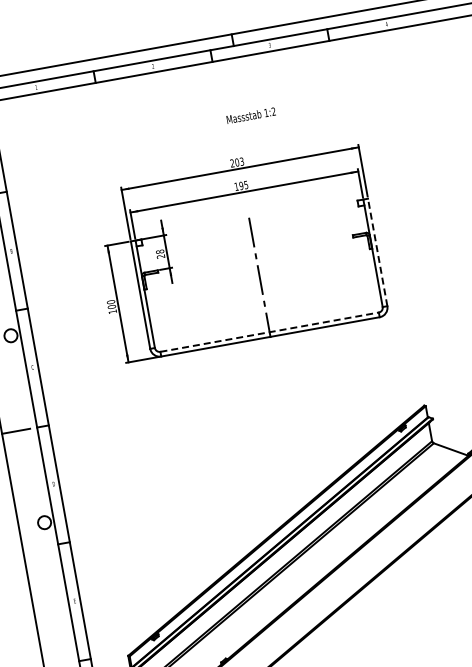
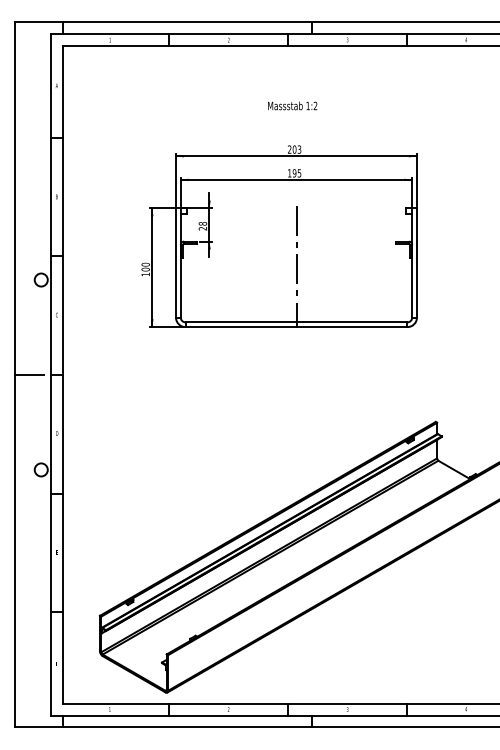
text: (250, 115) -> (292, 105), moved
line: (377, 253) -> (416, 263), dashed -> solid
line: (269, 332) -> (296, 322), dashed -> solid

